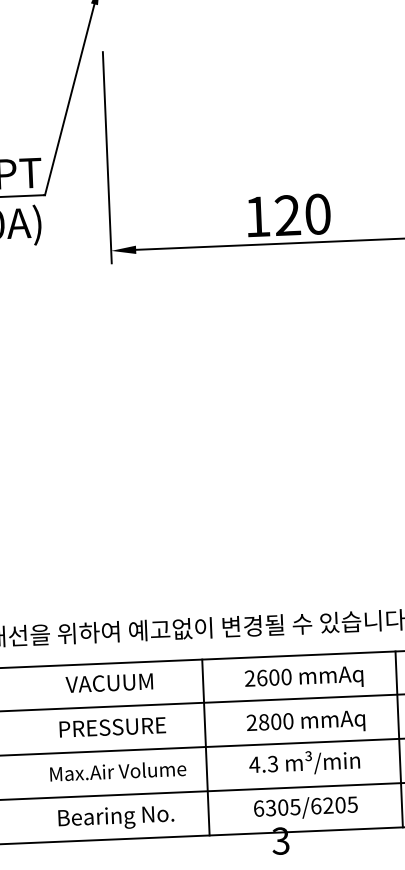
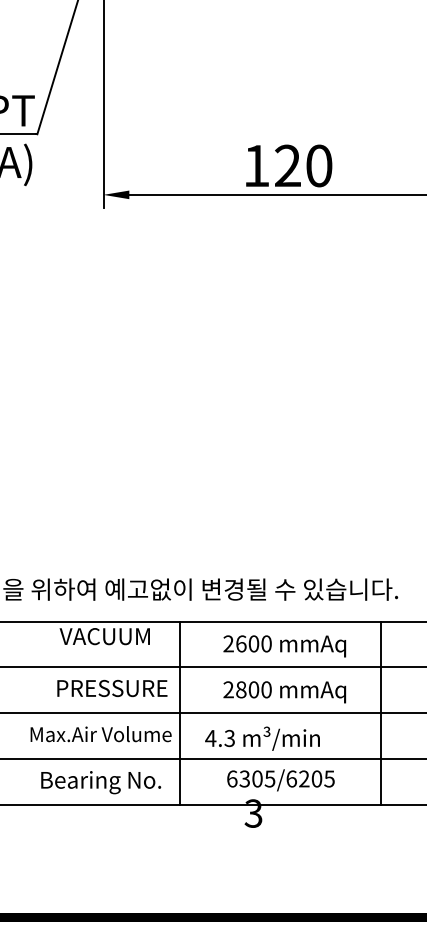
text: (109, 683) -> (104, 636), moved
text: (112, 727) -> (112, 688), moved
text: (304, 762) -> (262, 738), moved
text: (117, 771) -> (100, 734), moved
text: (116, 817) -> (101, 782), moved

